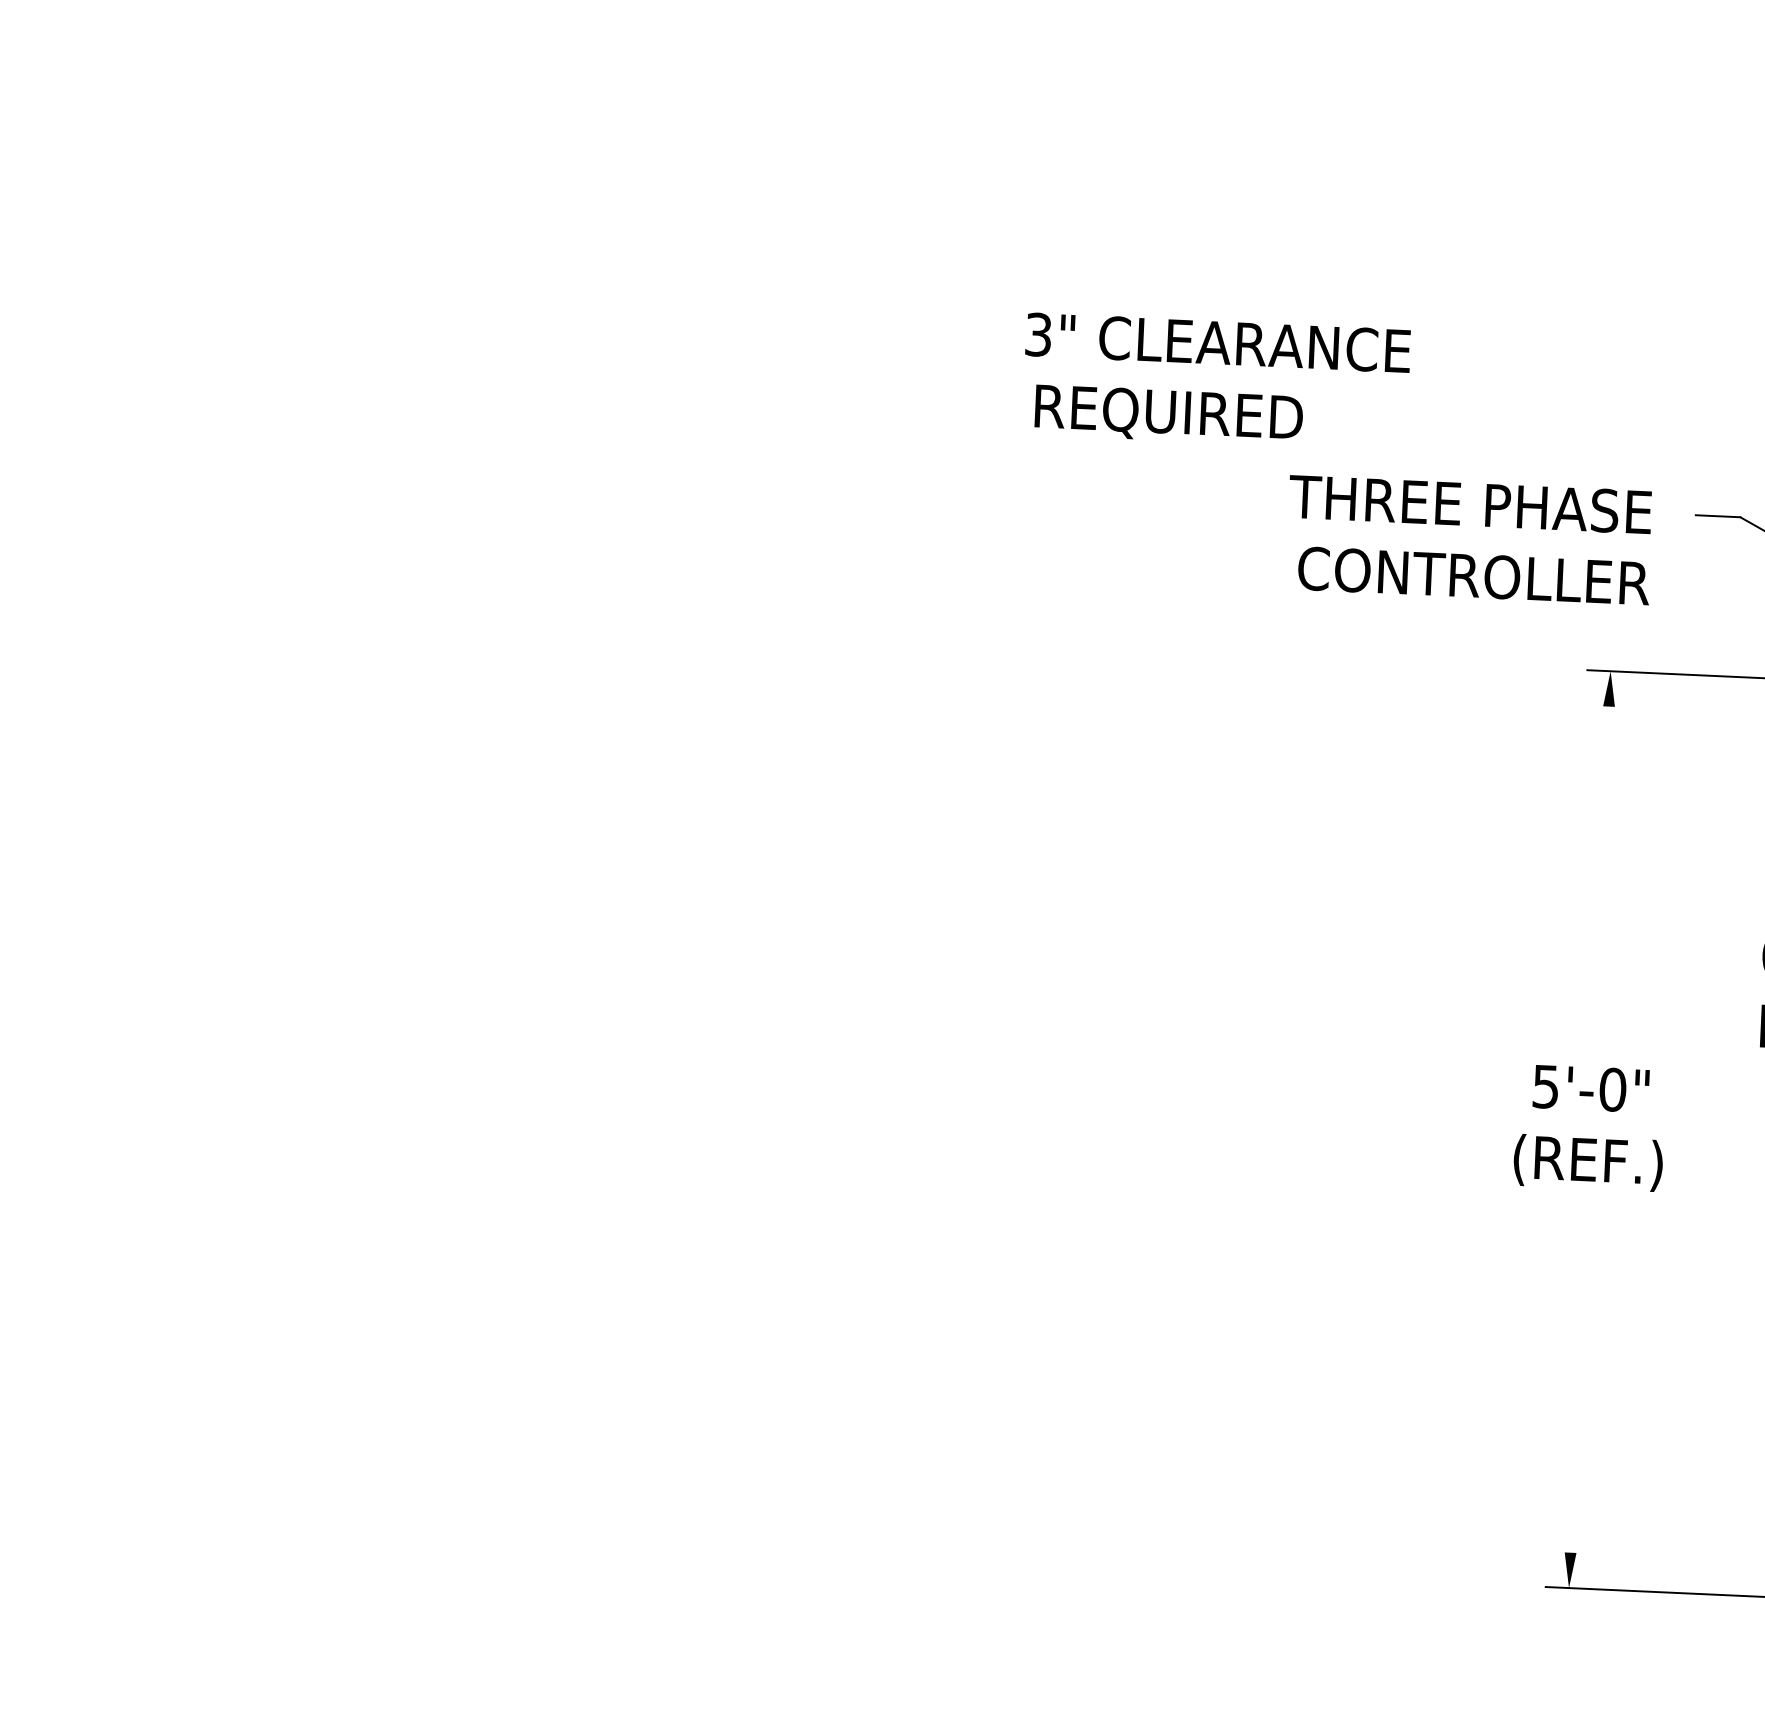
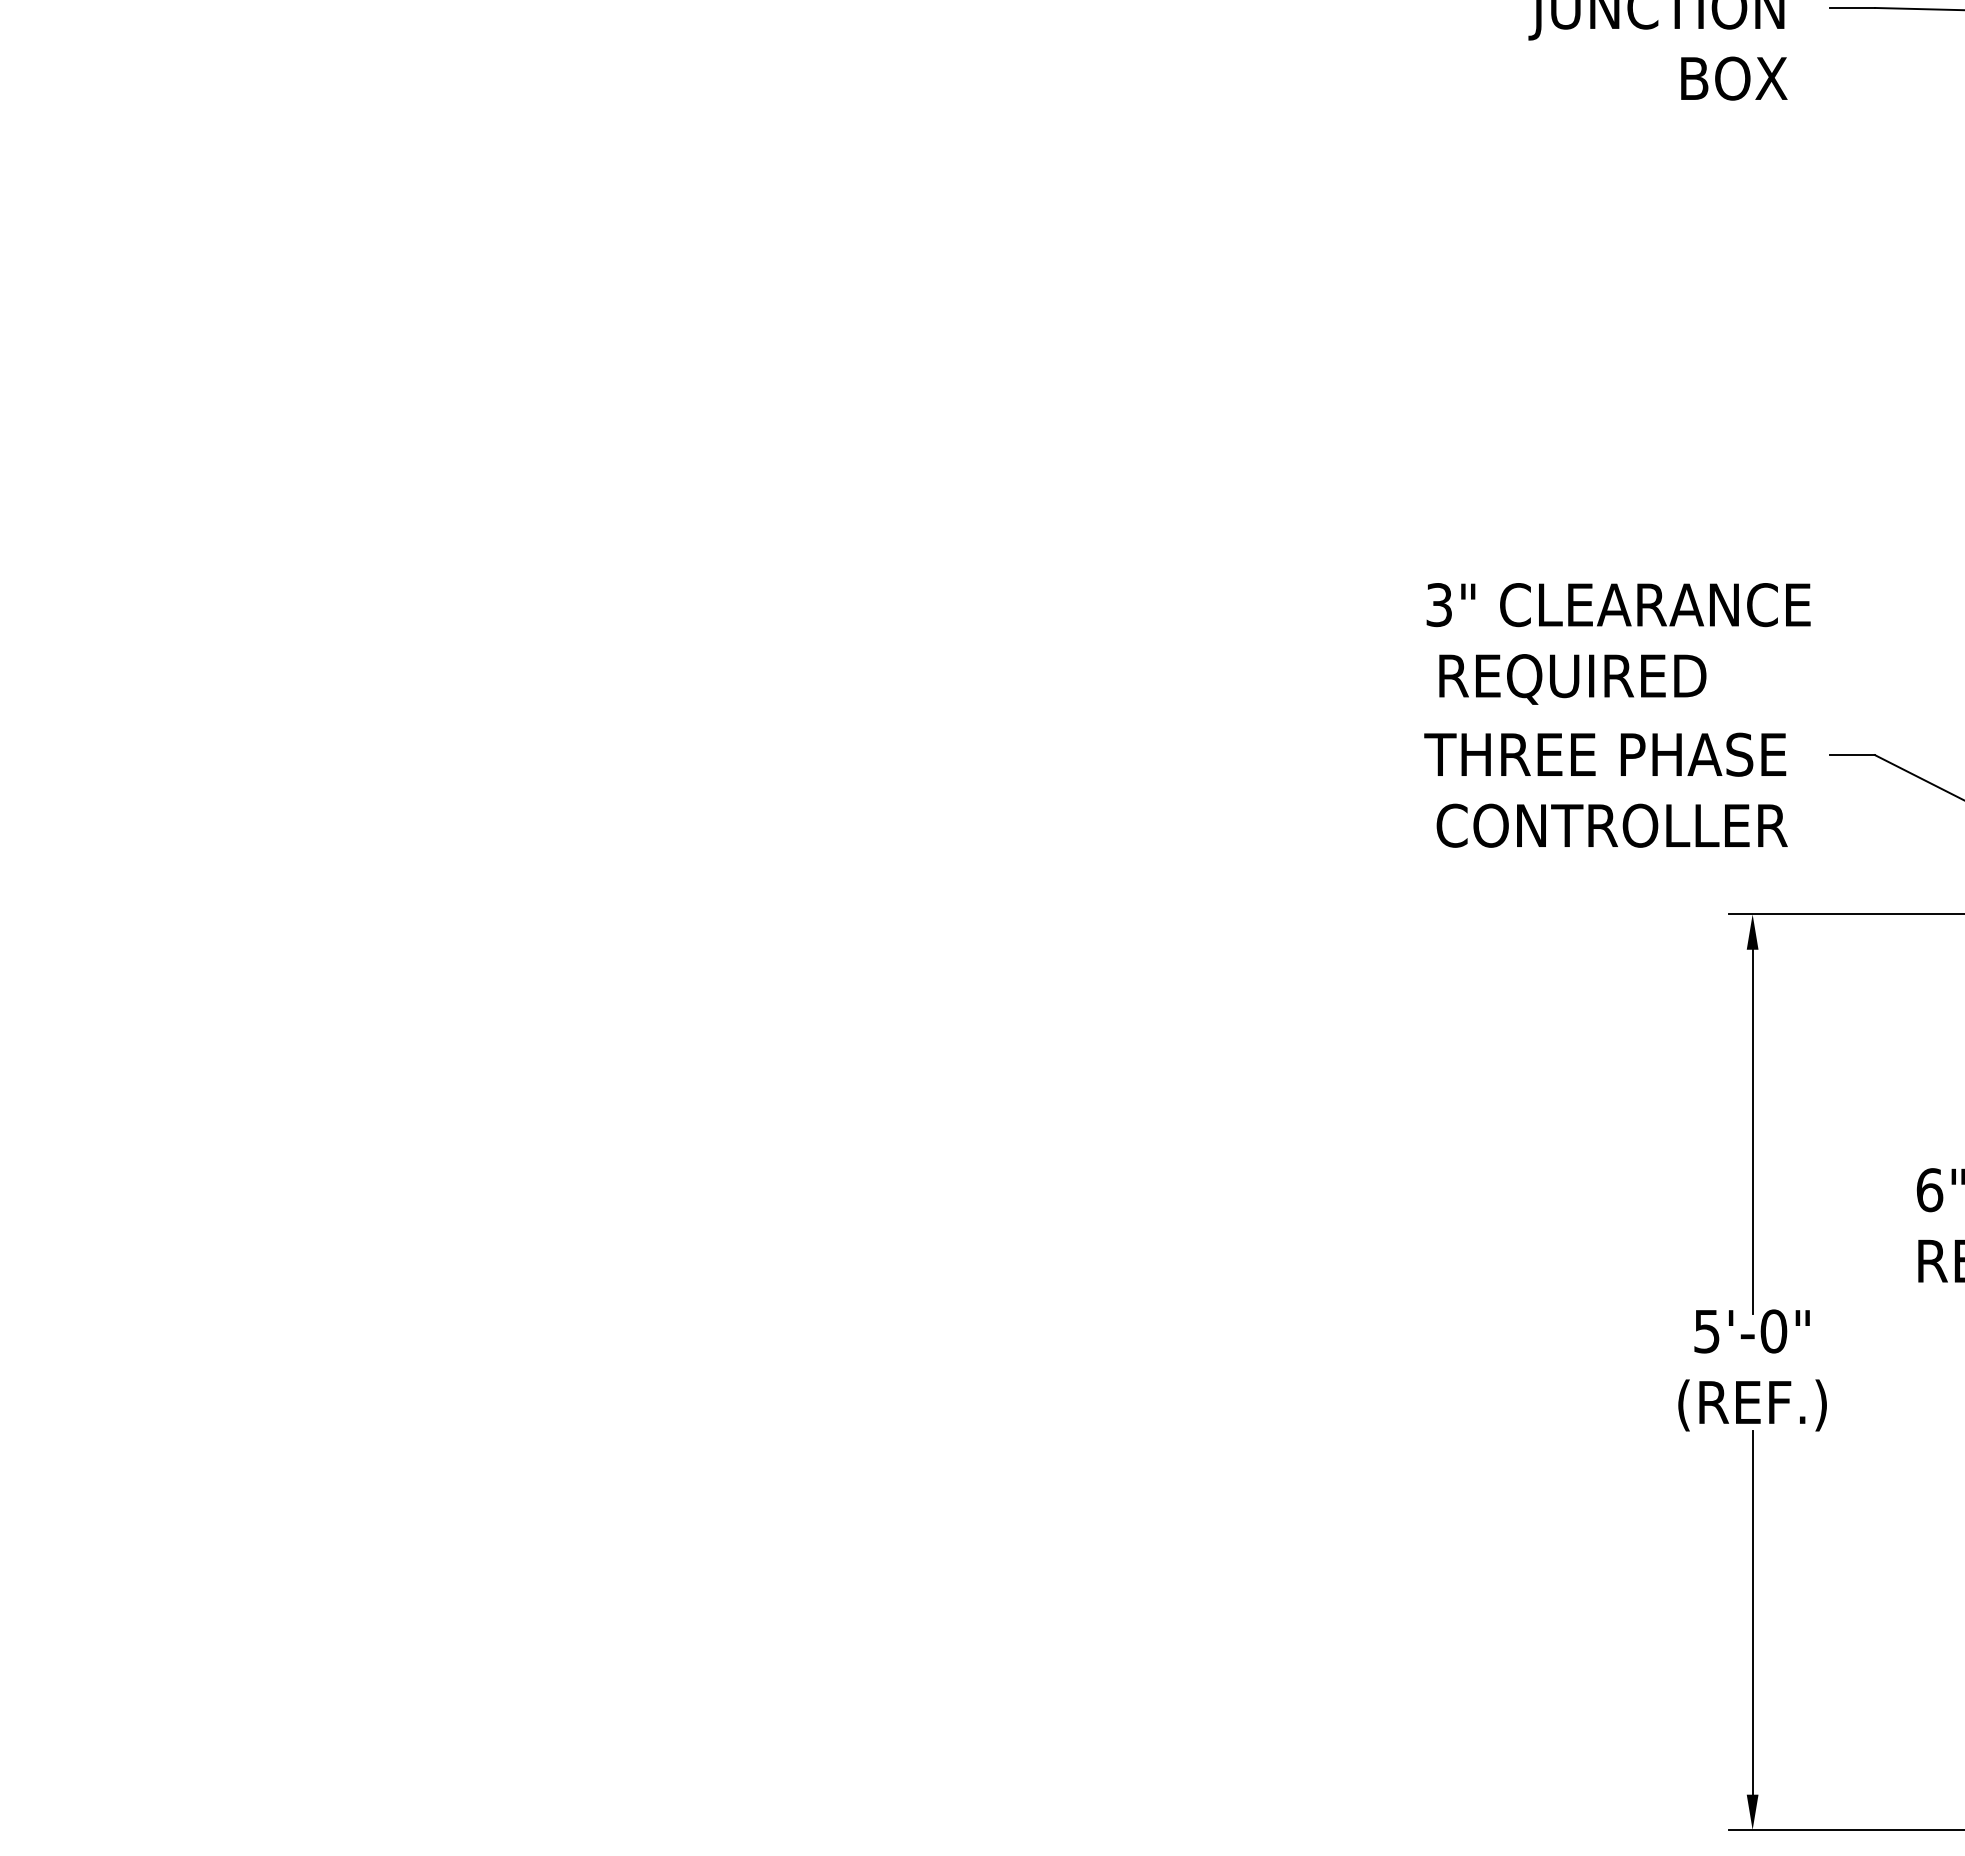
text: (1216, 381) -> (1618, 643), moved
line: (1600, 888) -> (1752, 1131), added
line: (1578, 1370) -> (1752, 1612), added

